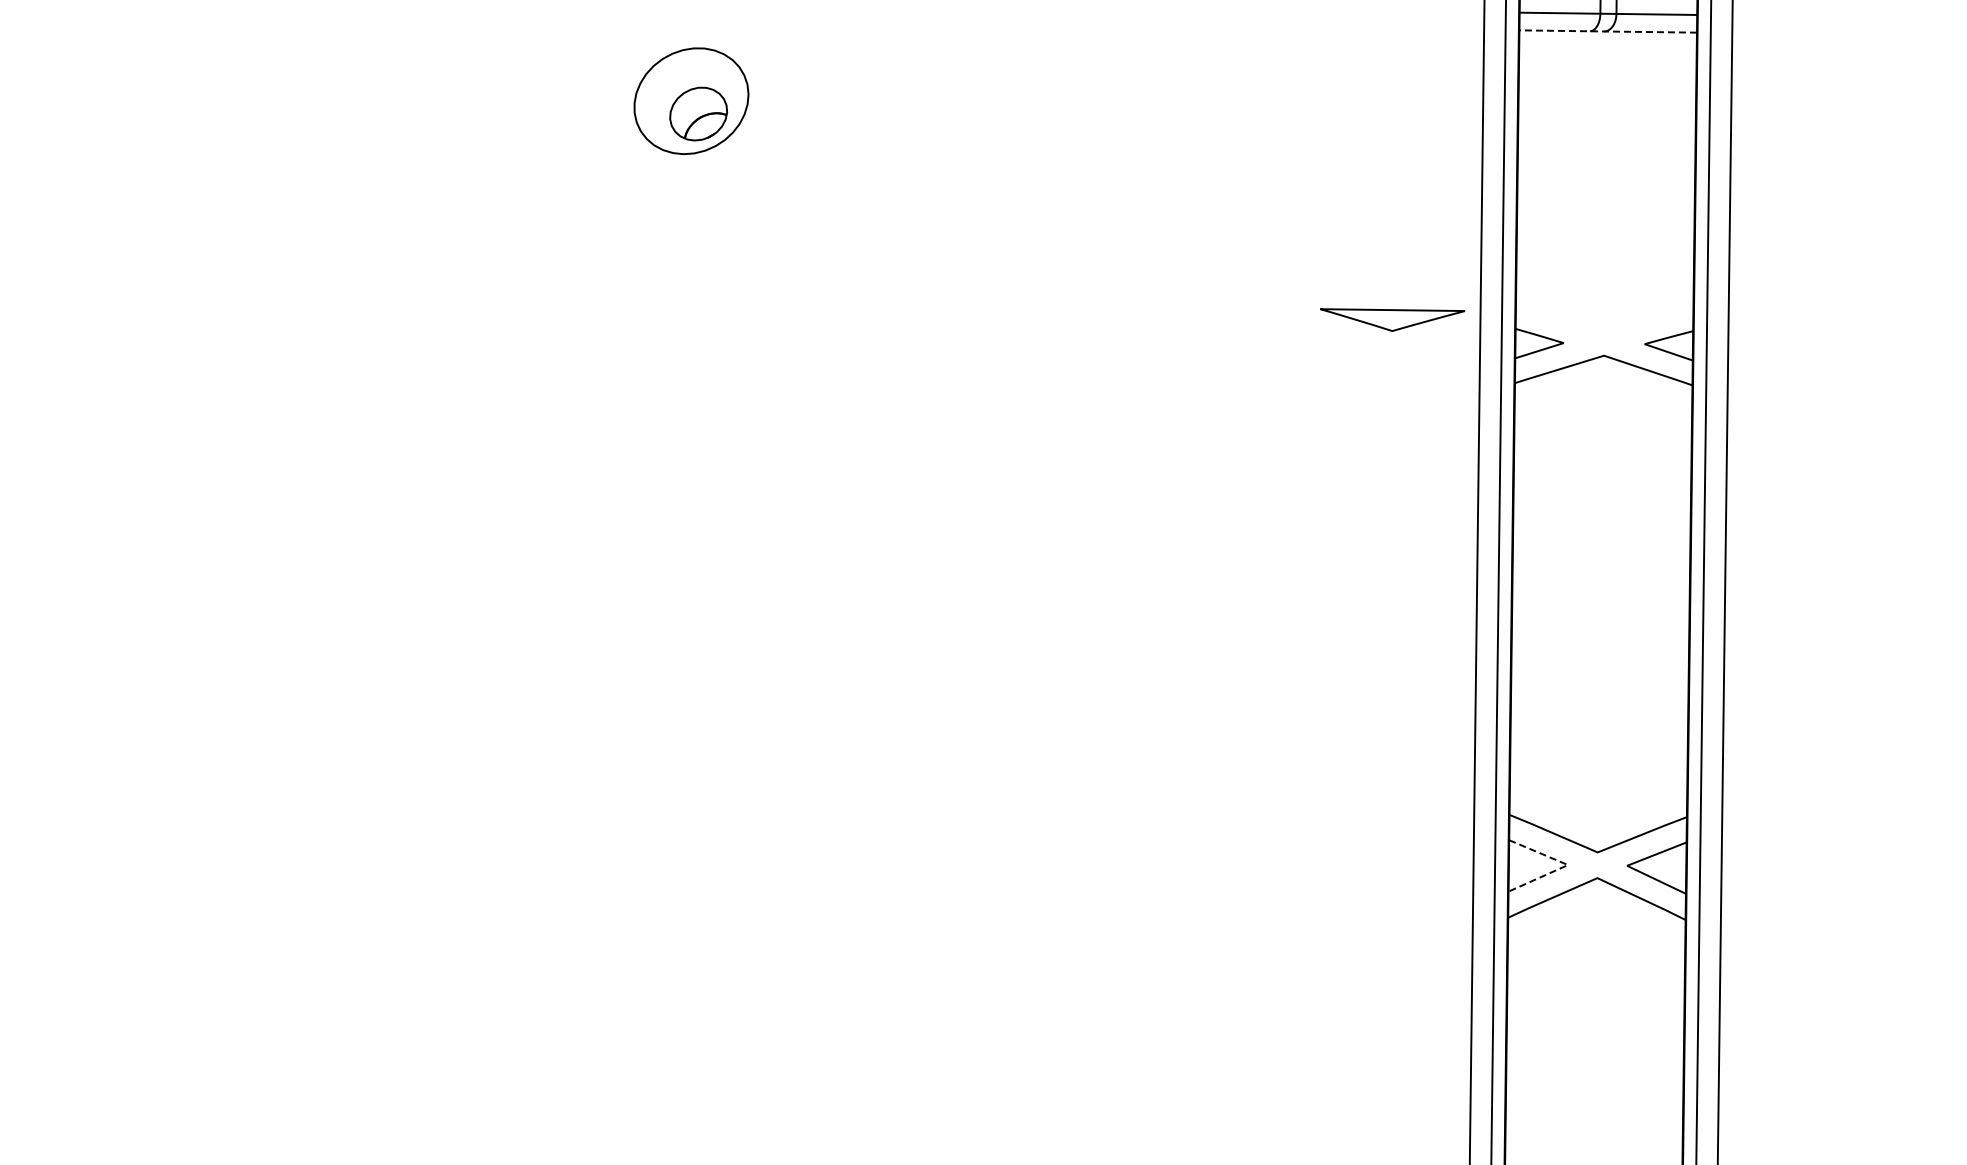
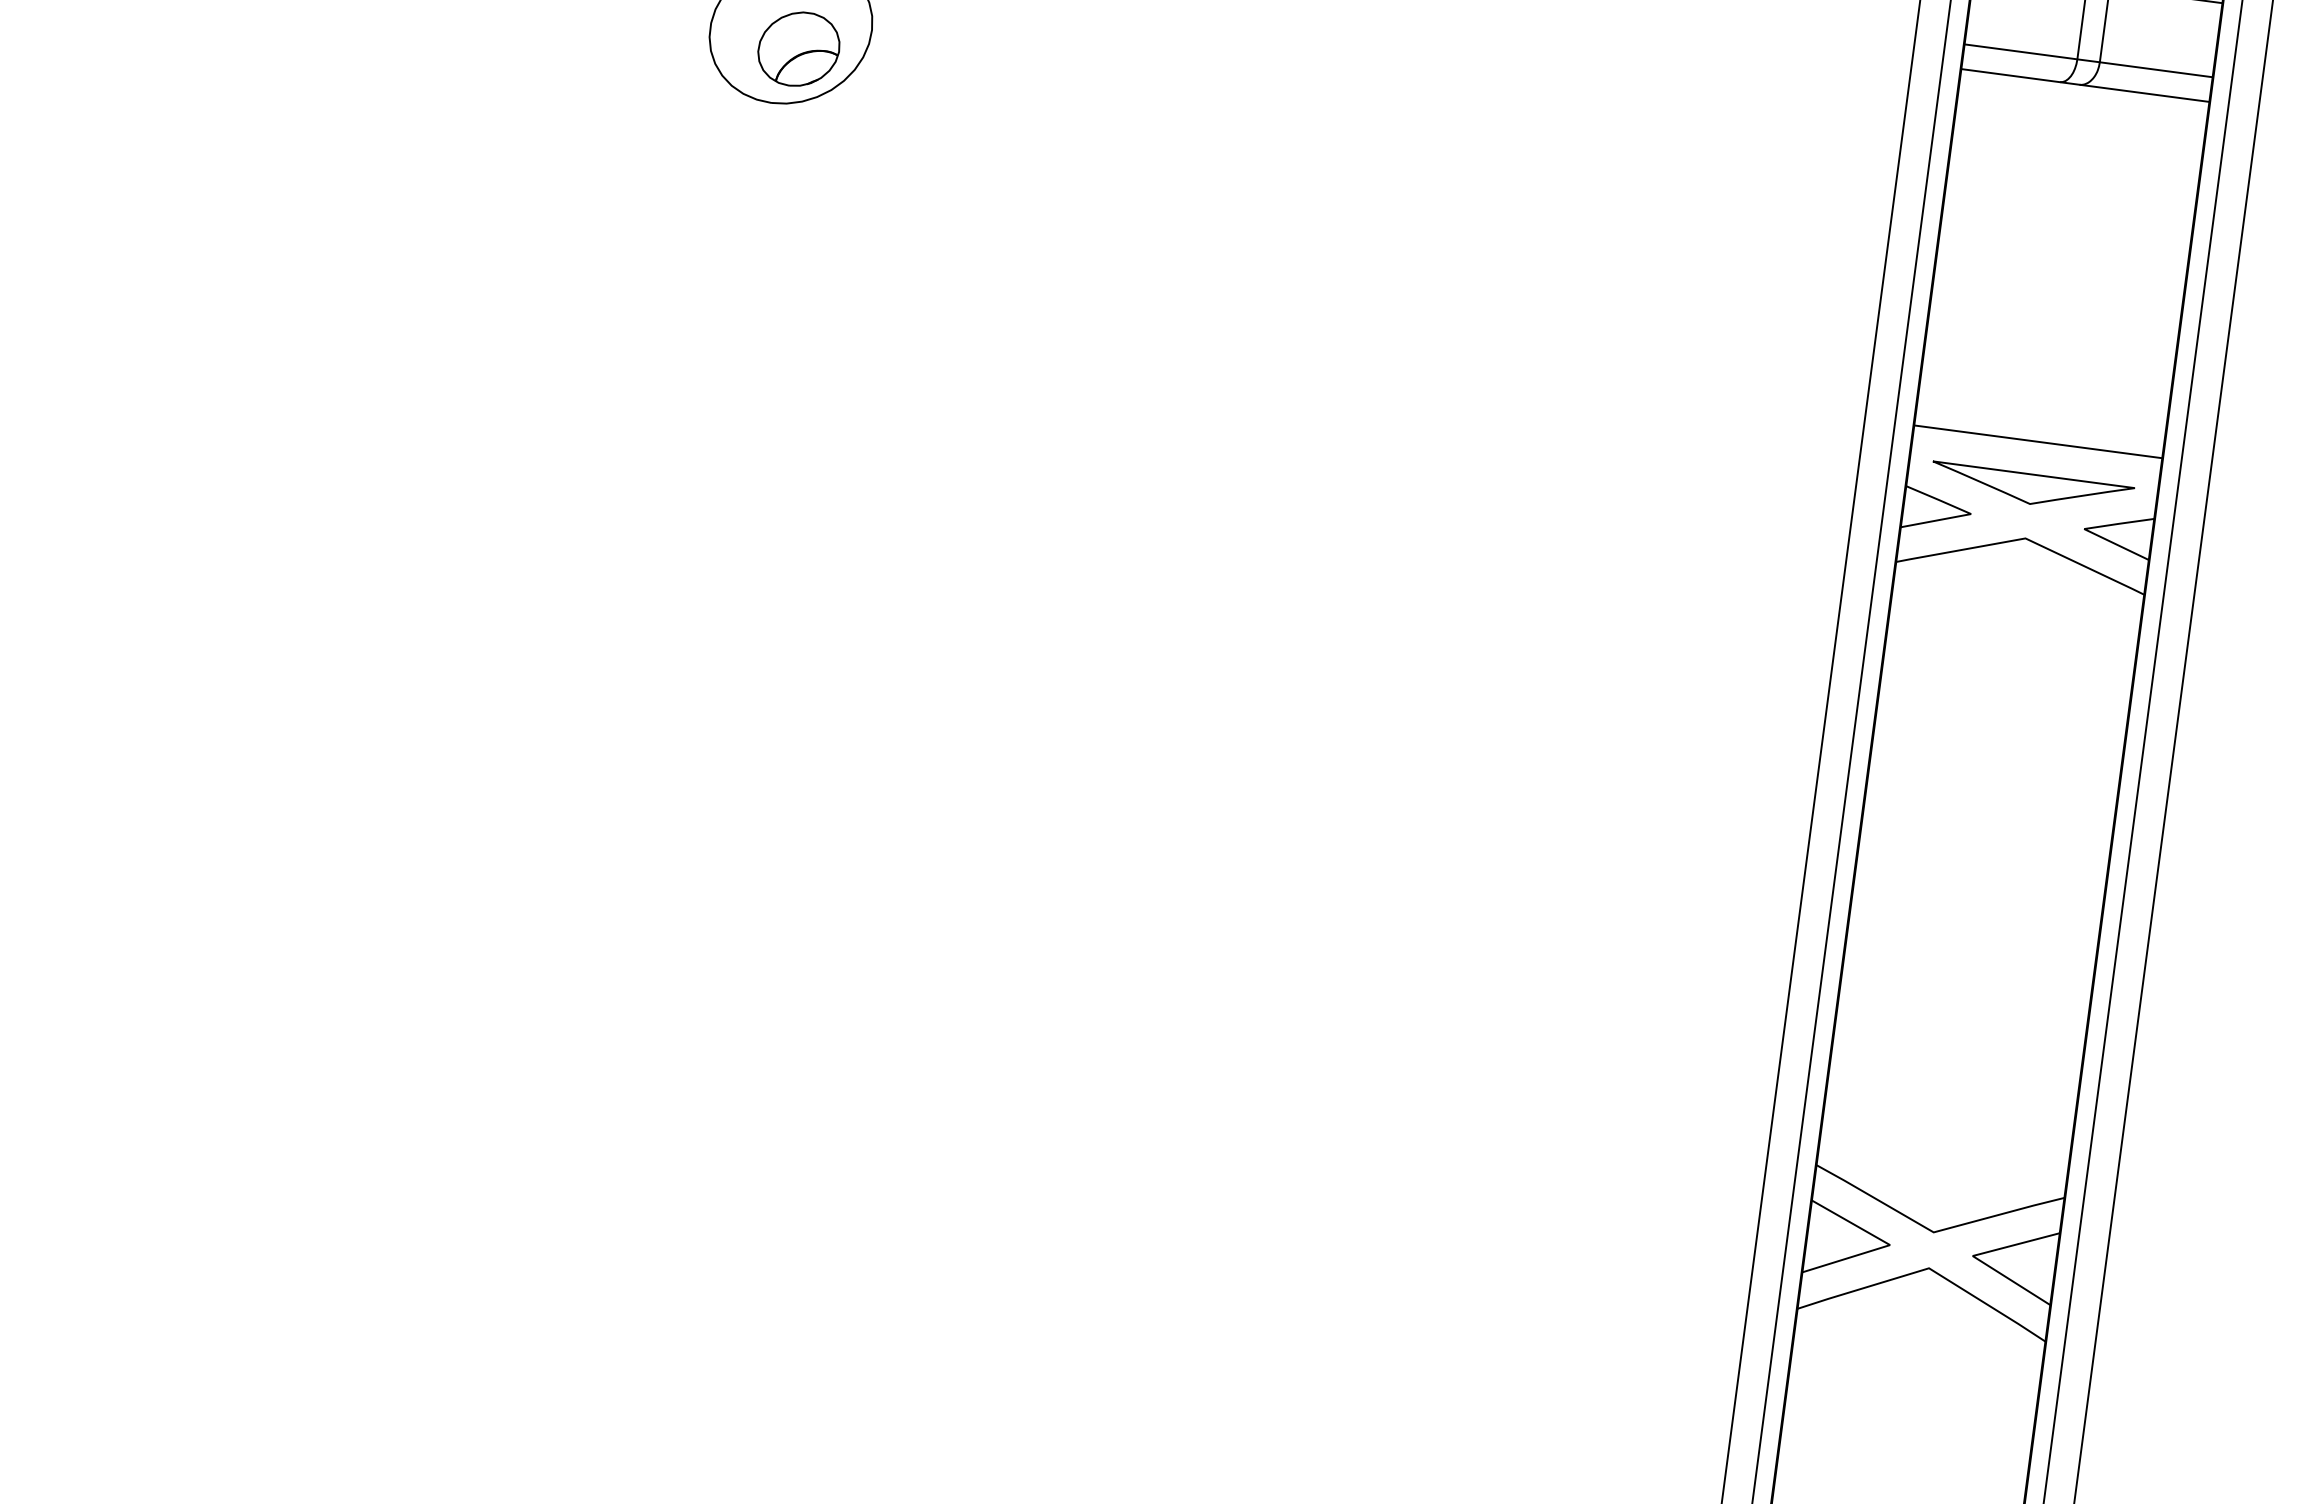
line: (1606, 31) -> (2082, 85), dashed -> solid
line: (1604, 286) -> (2037, 441), added
part: (1392, 319) -> (2032, 487), moved
line: (1567, 865) -> (1889, 1245), dashed -> solid

